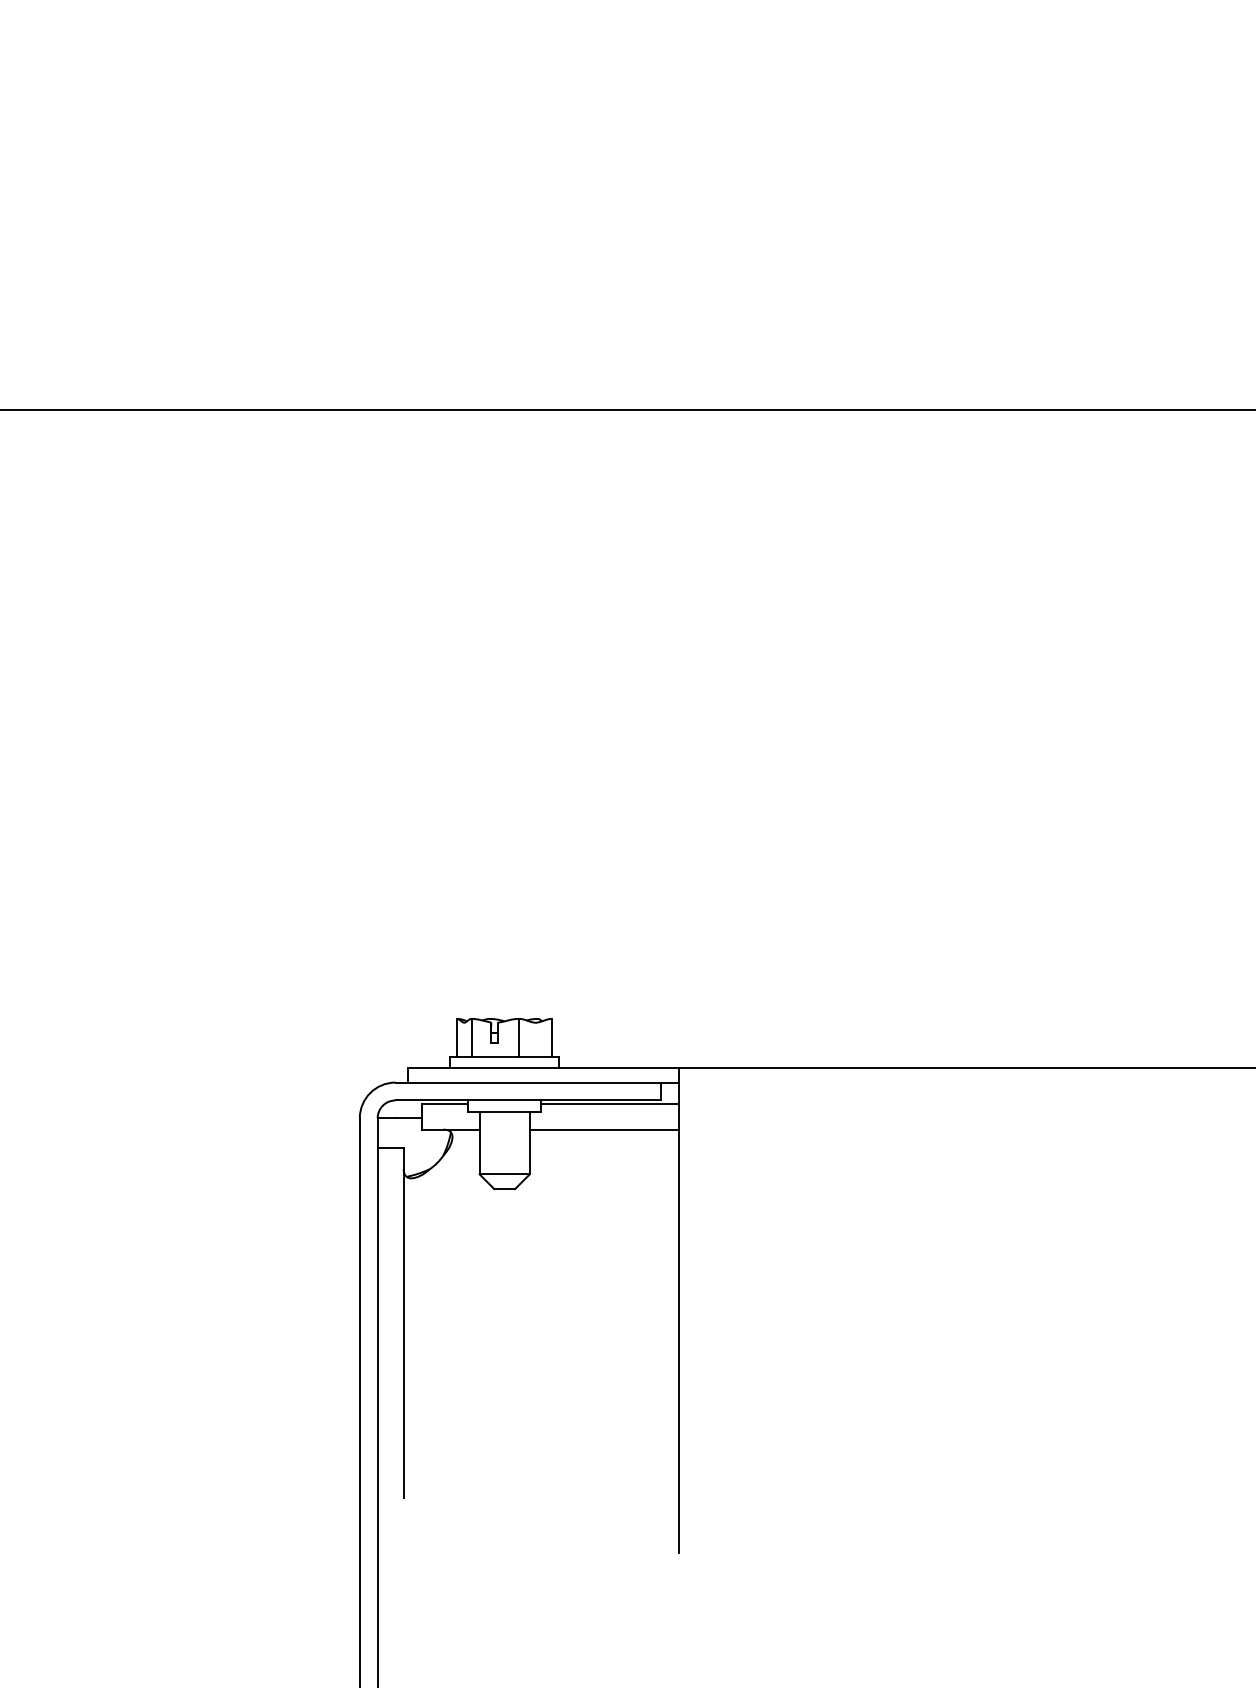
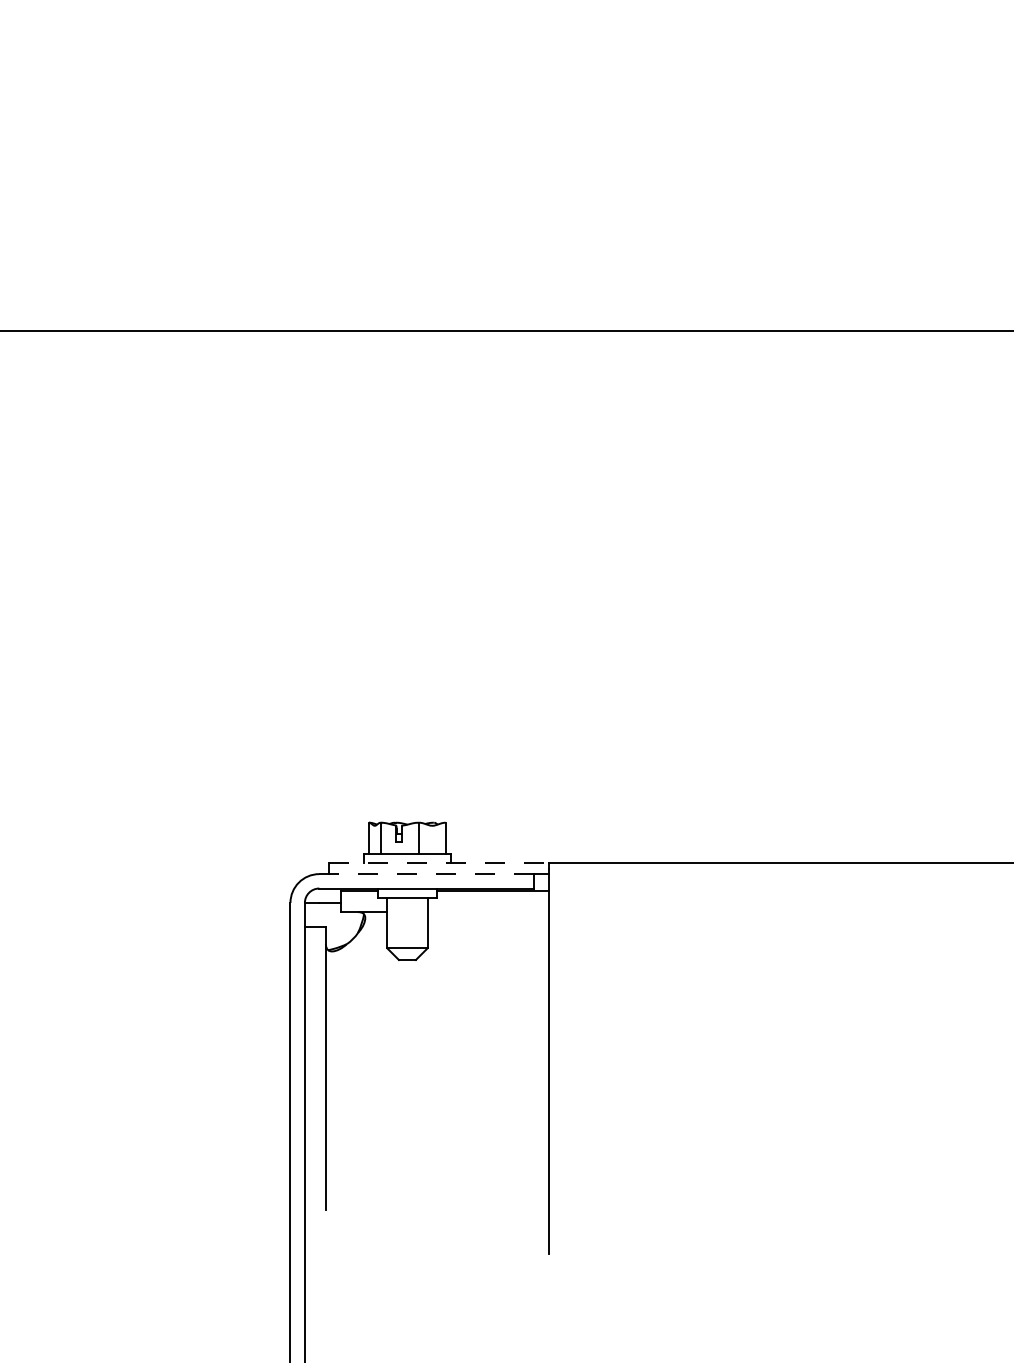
line: (544, 1068) -> (439, 862), solid -> dashed
line: (529, 1083) -> (427, 874), solid -> dashed
line: (603, 1130) -> (487, 912), removed

